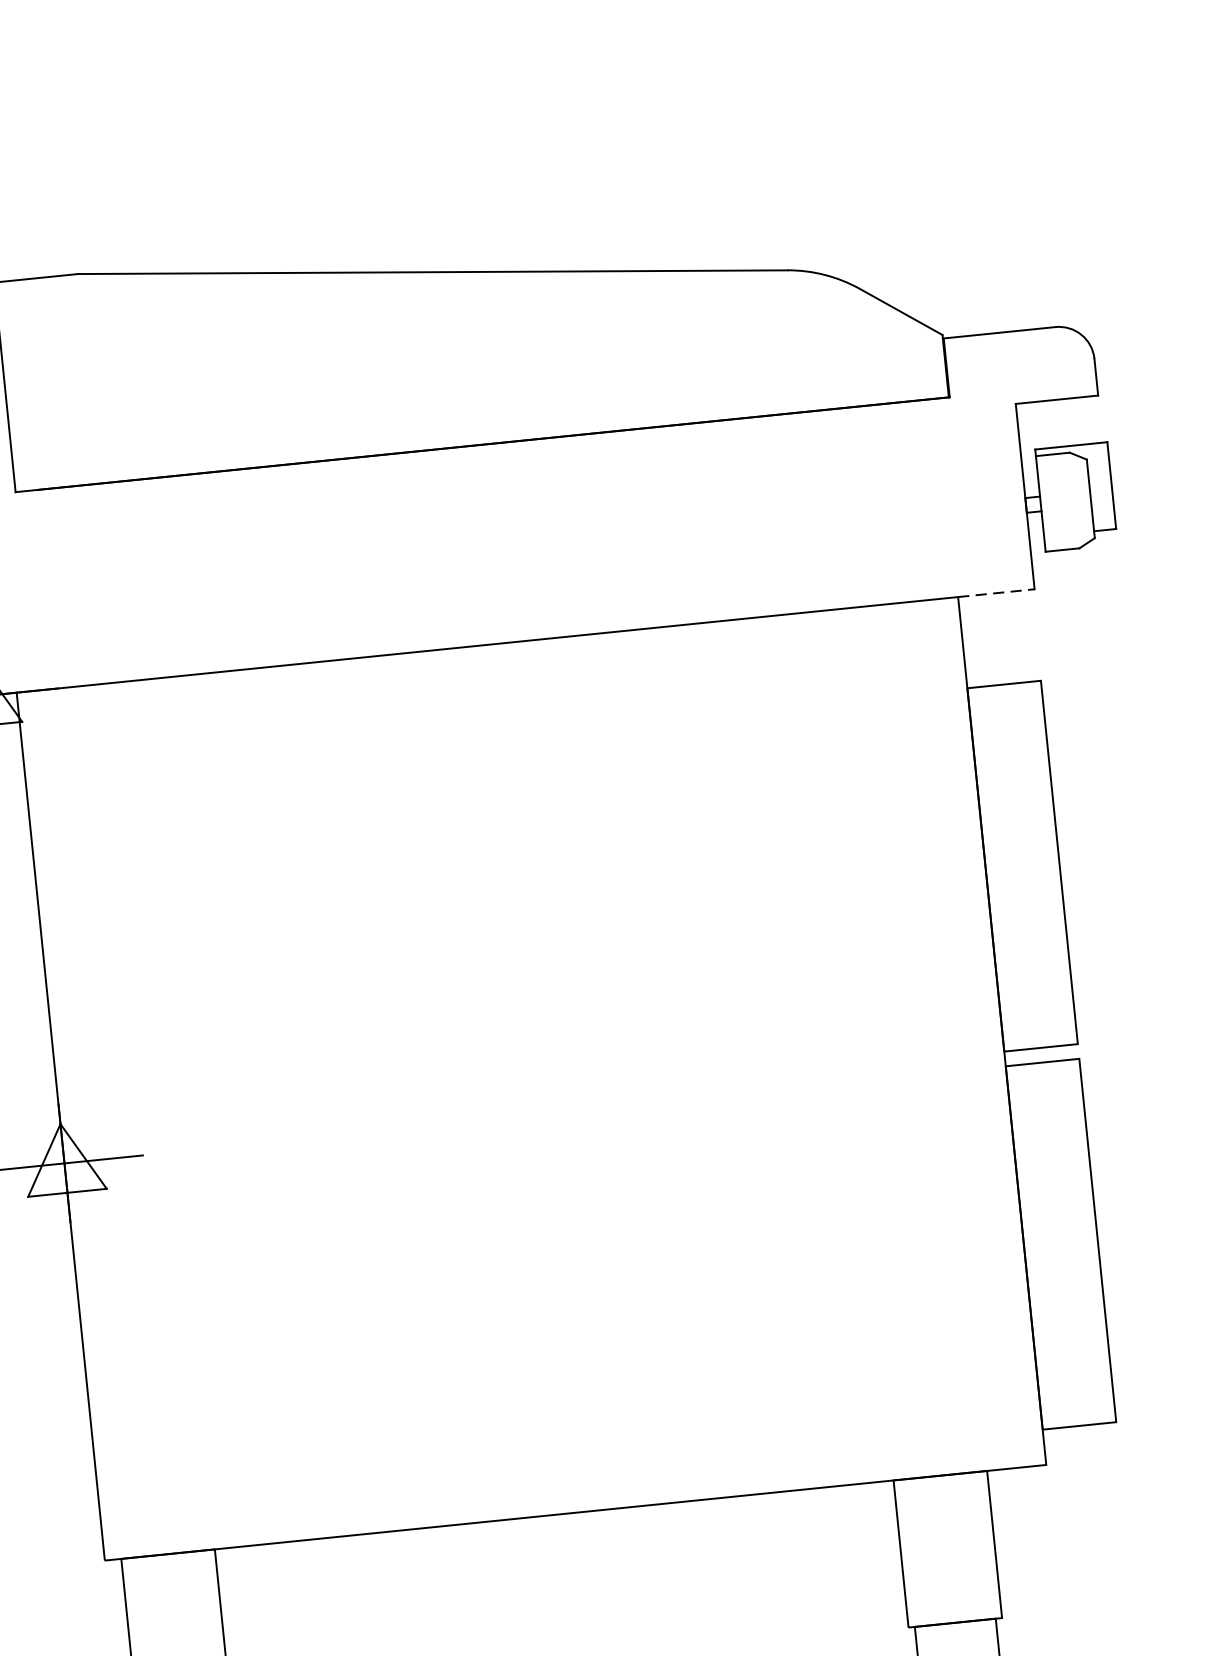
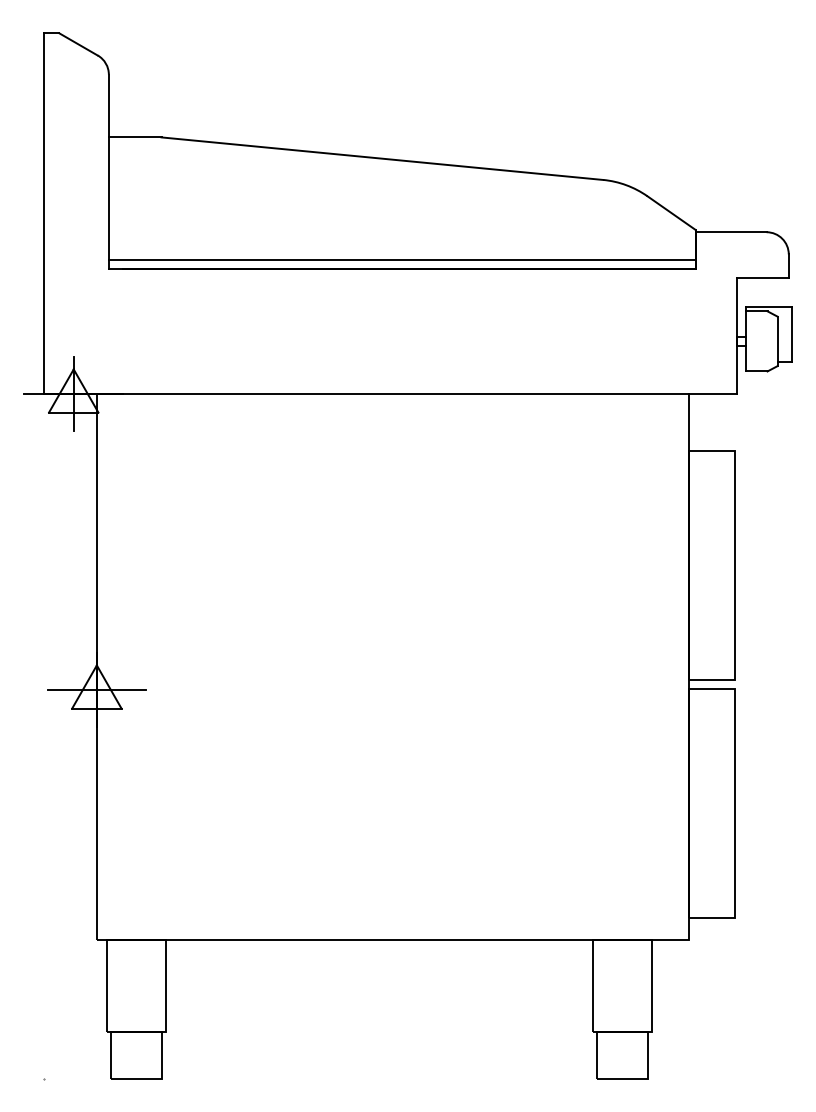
line: (479, 431) -> (401, 260), added
line: (997, 593) -> (713, 394), dashed -> solid

